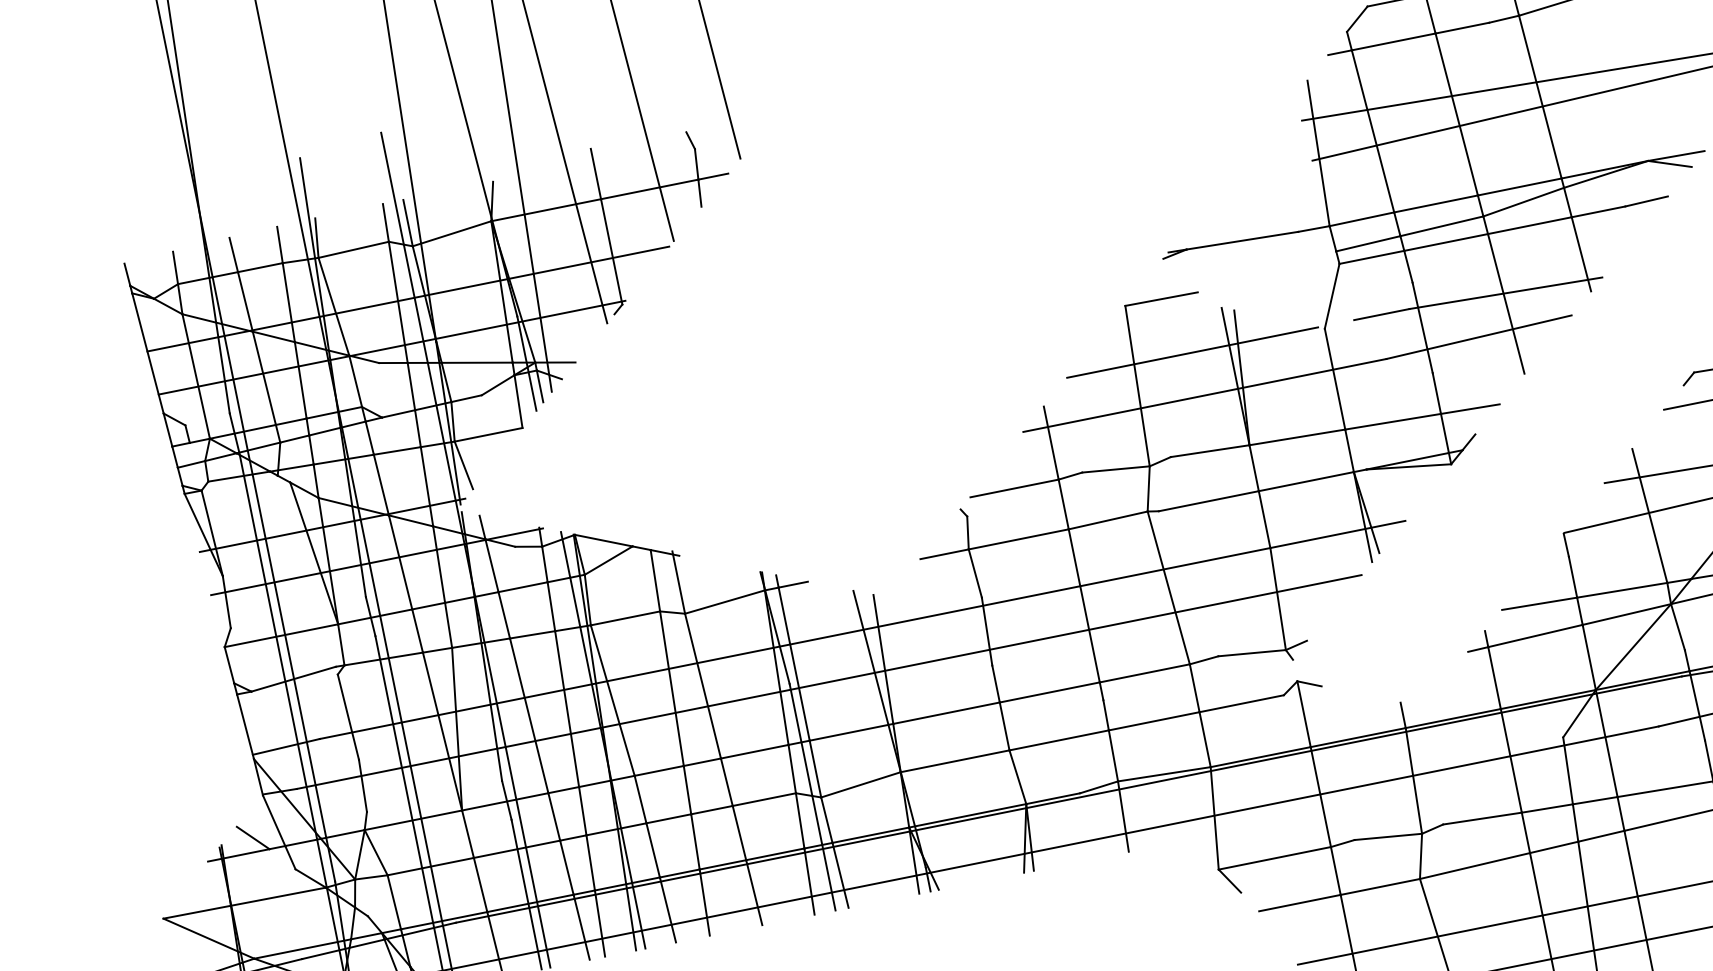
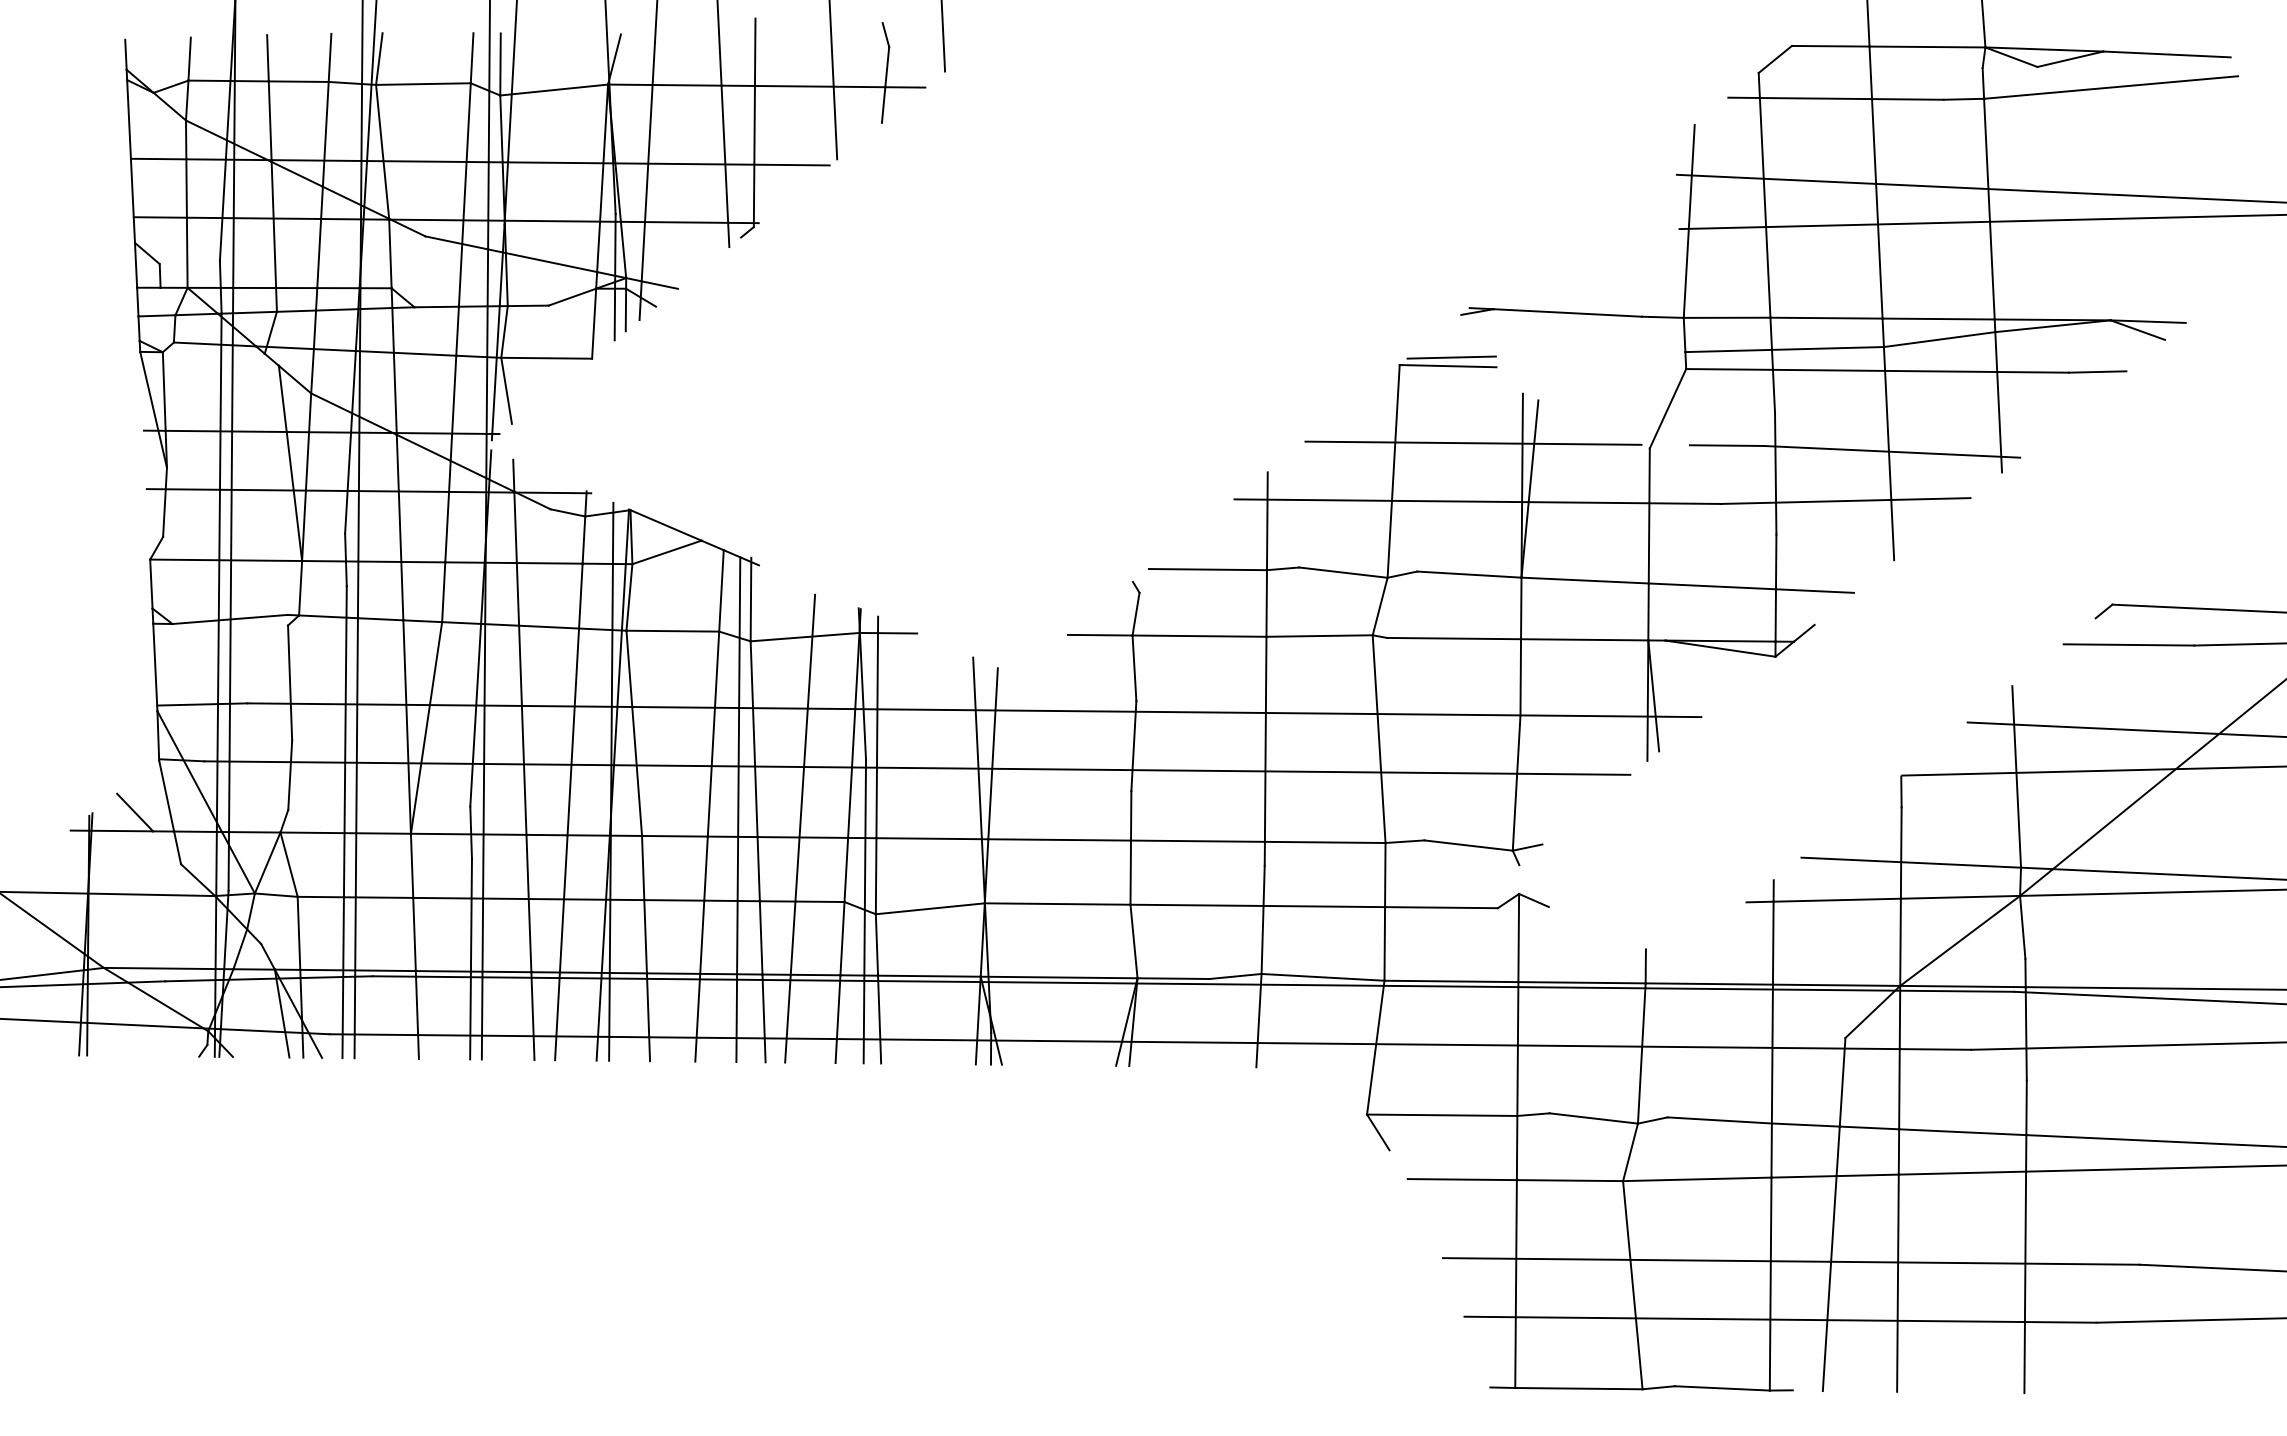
line: (1162, 292) -> (1451, 357), added
line: (702, 740) -> (738, 809), added
line: (751, 745) -> (800, 828), added

